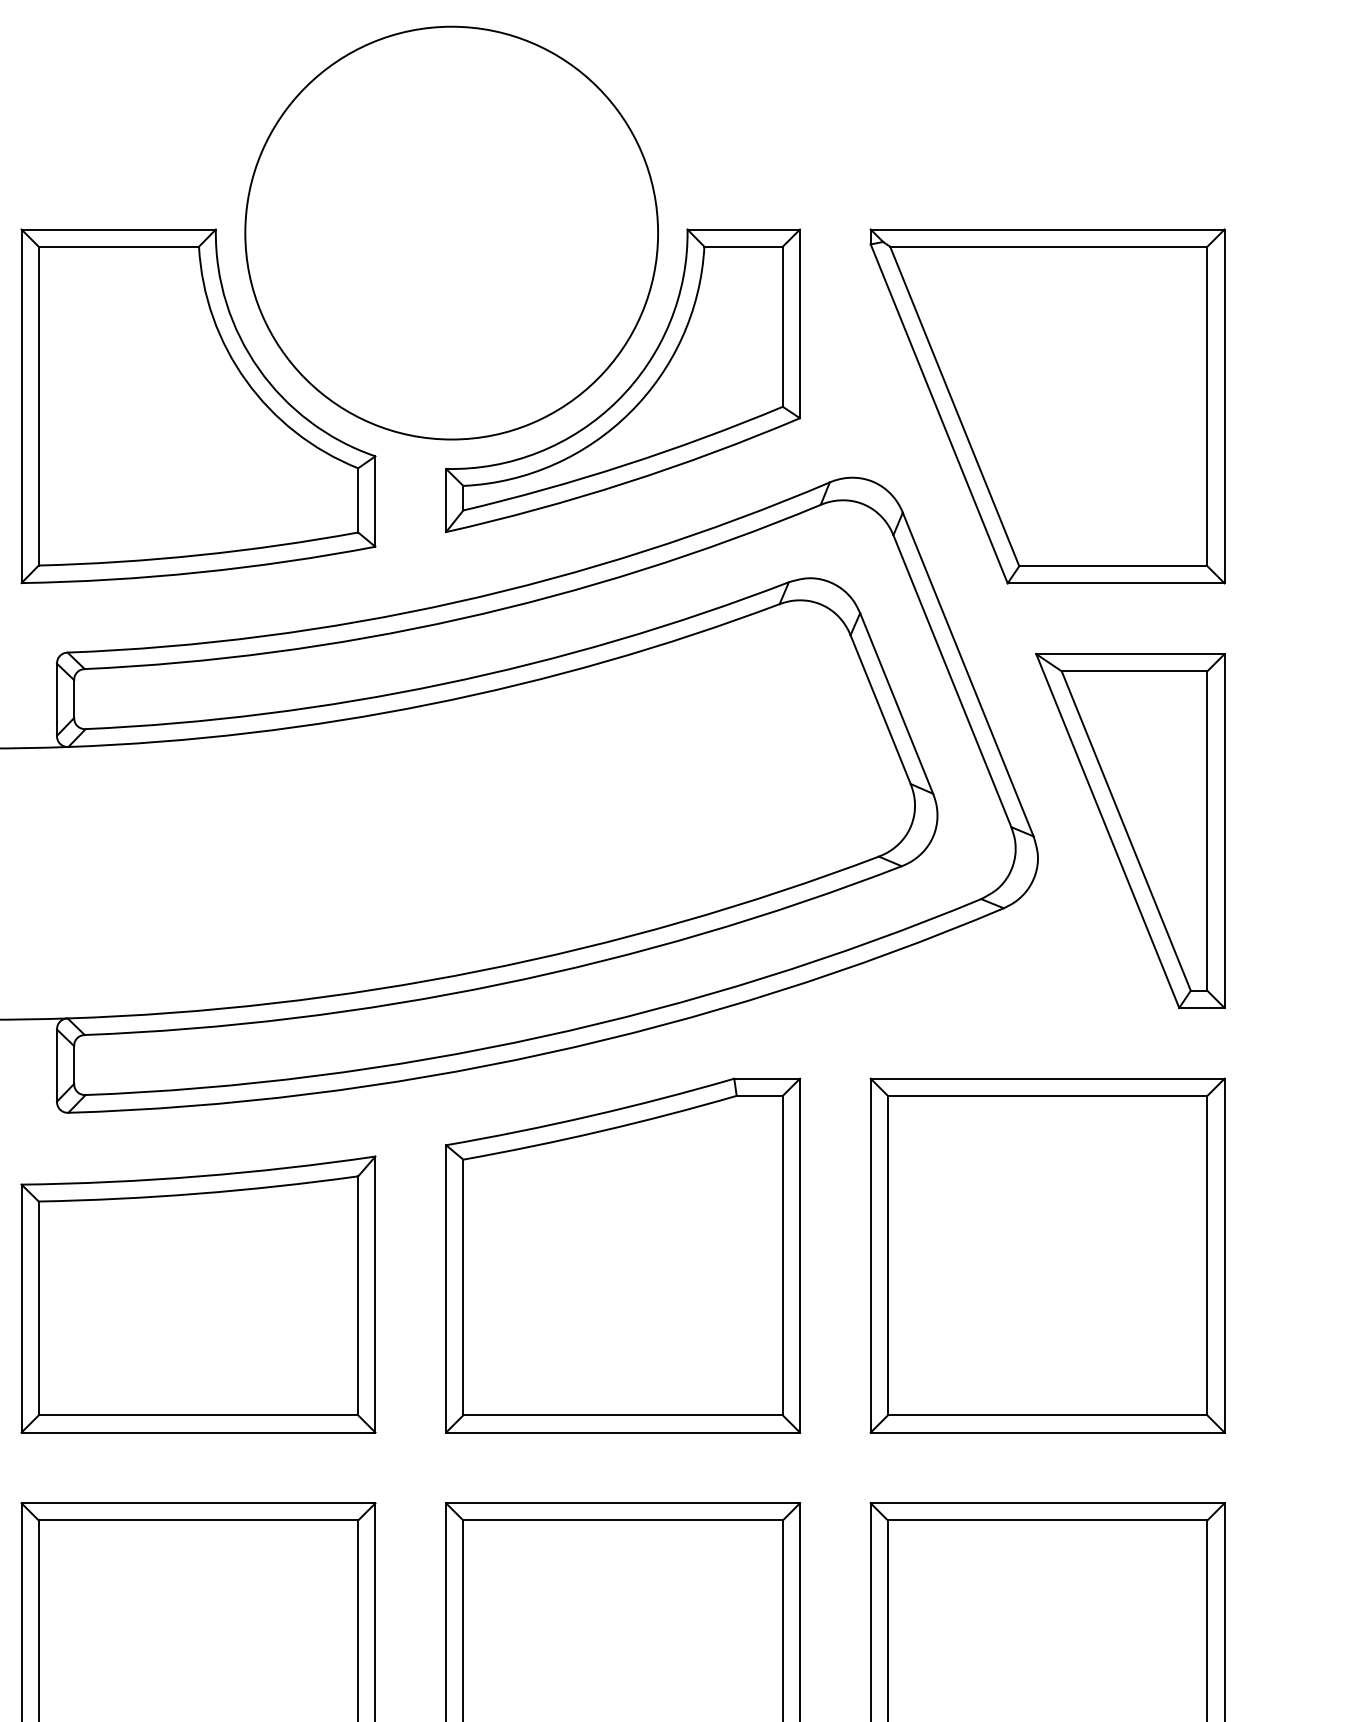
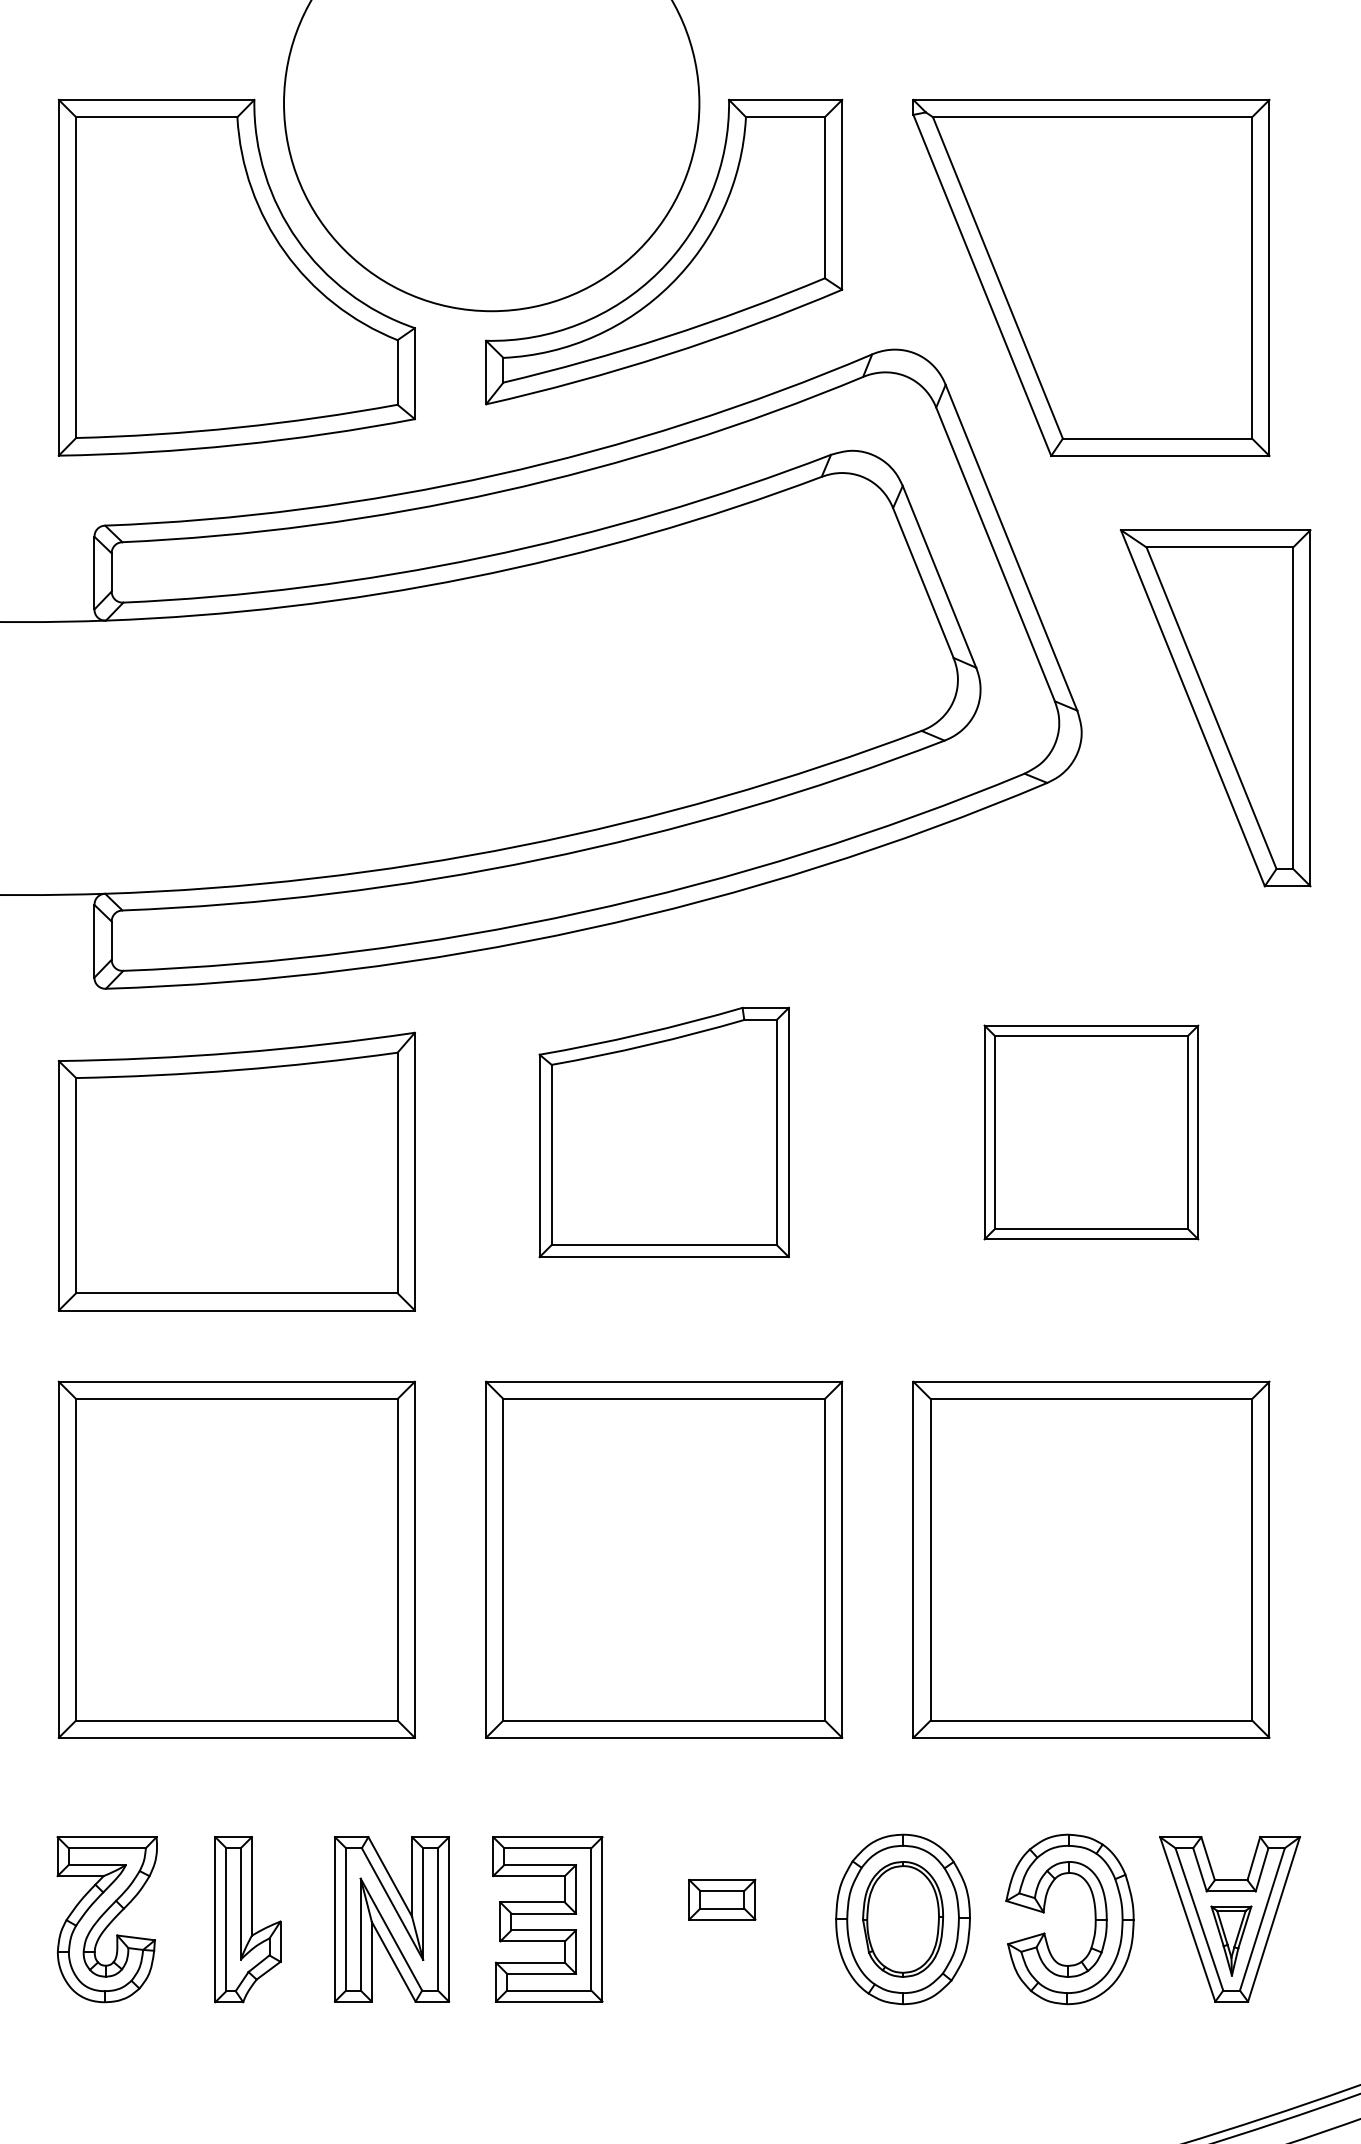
part: (1130, 831) -> (1215, 708), moved
part: (623, 1255) -> (664, 1132), size x0.7
part: (1047, 1255) -> (1091, 1132), size x0.6

